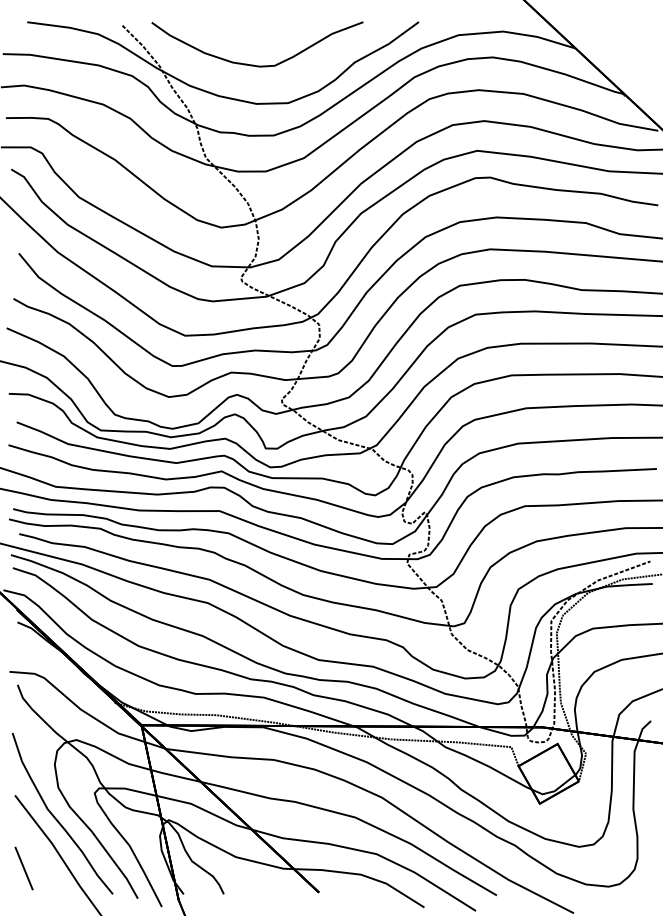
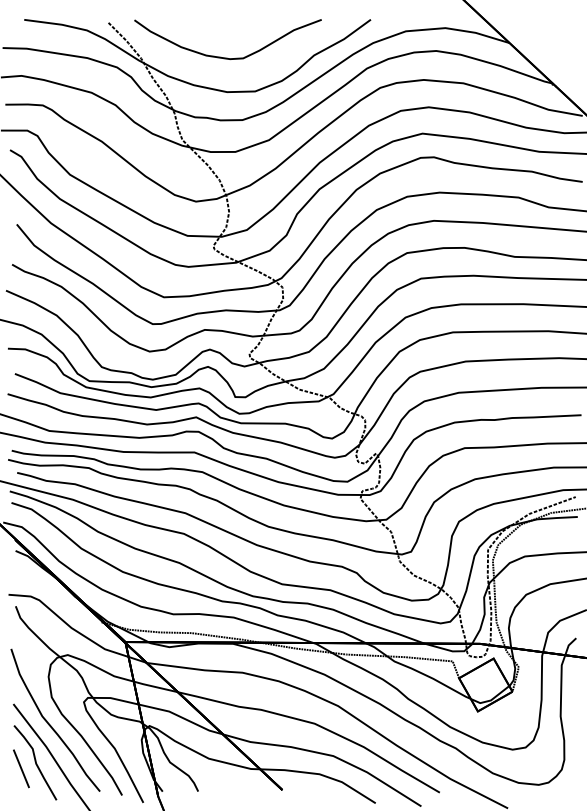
curve: (39, 861) -> (35, 762), added

